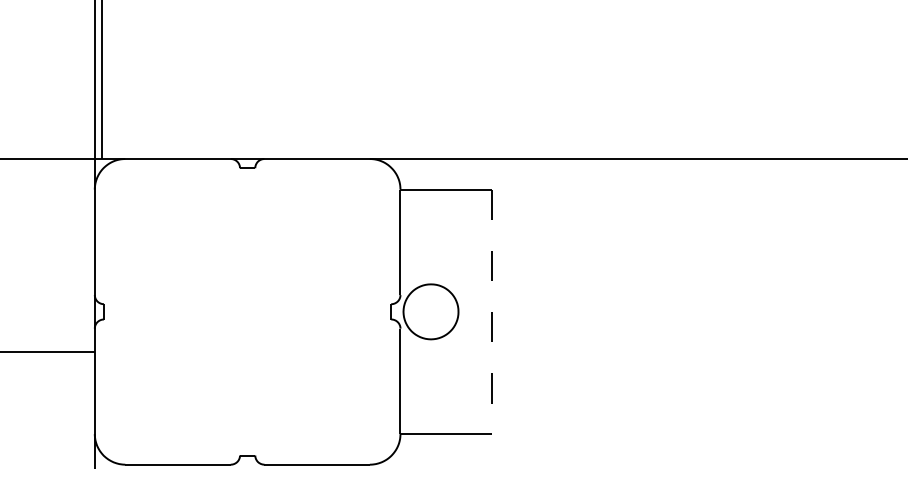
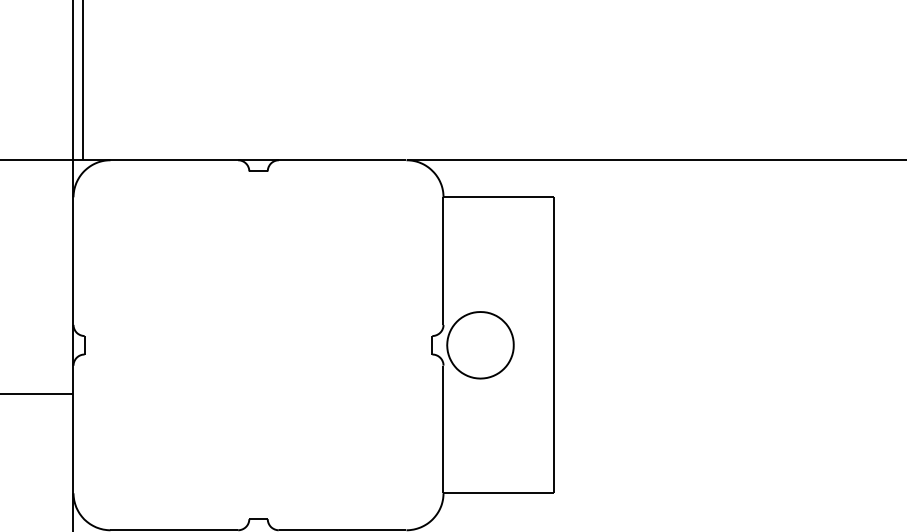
line: (492, 312) -> (554, 346), dashed -> solid

